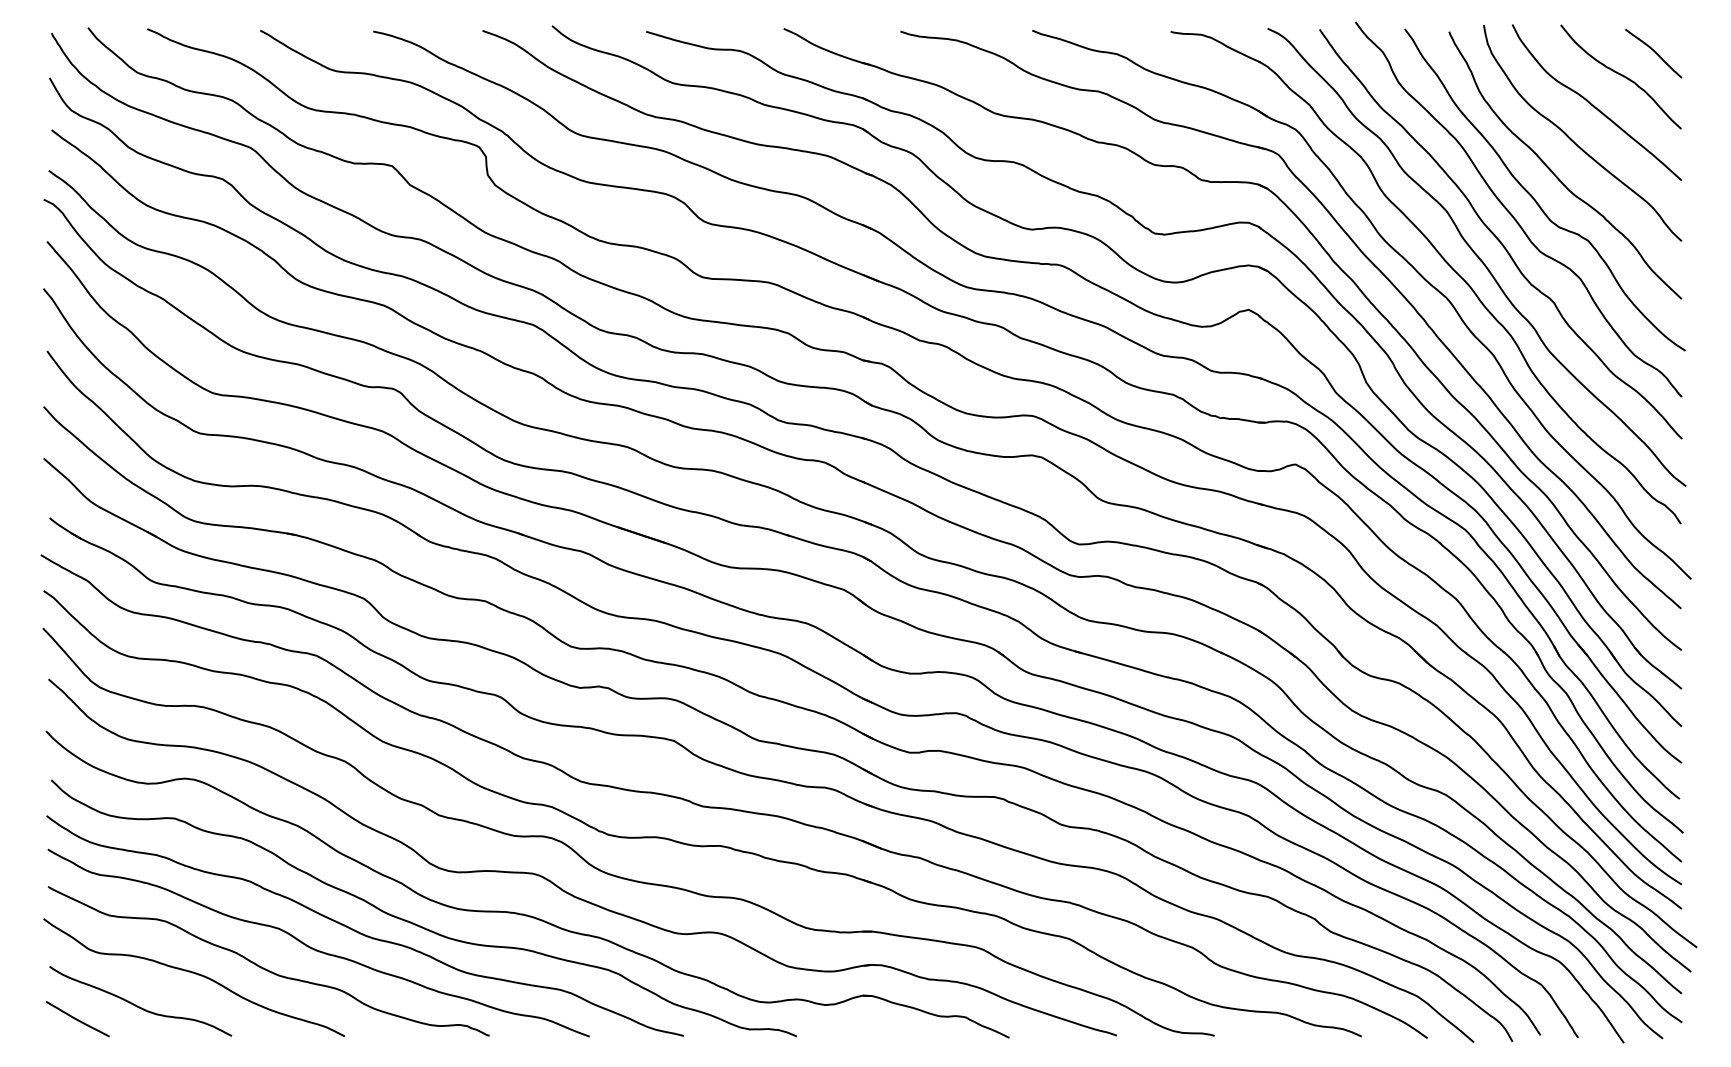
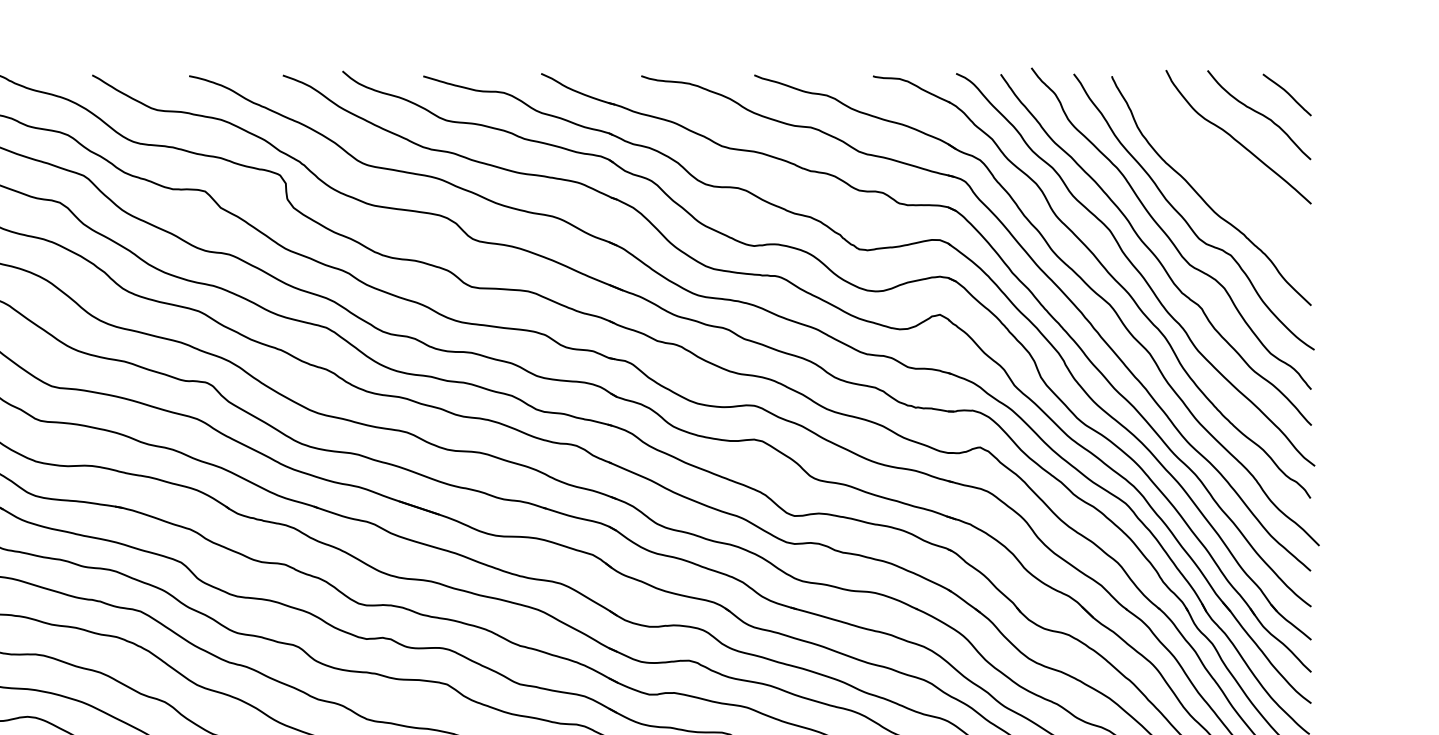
curve: (1574, 141) -> (1219, 170), removed

